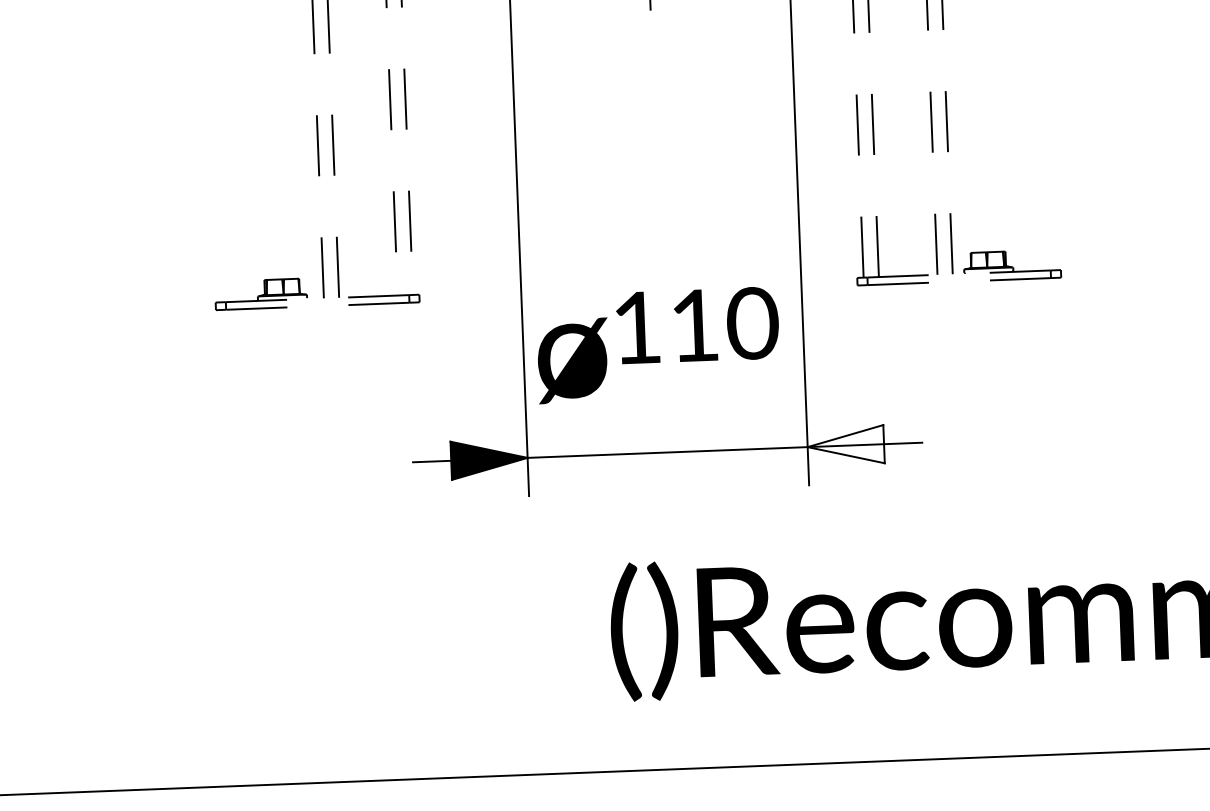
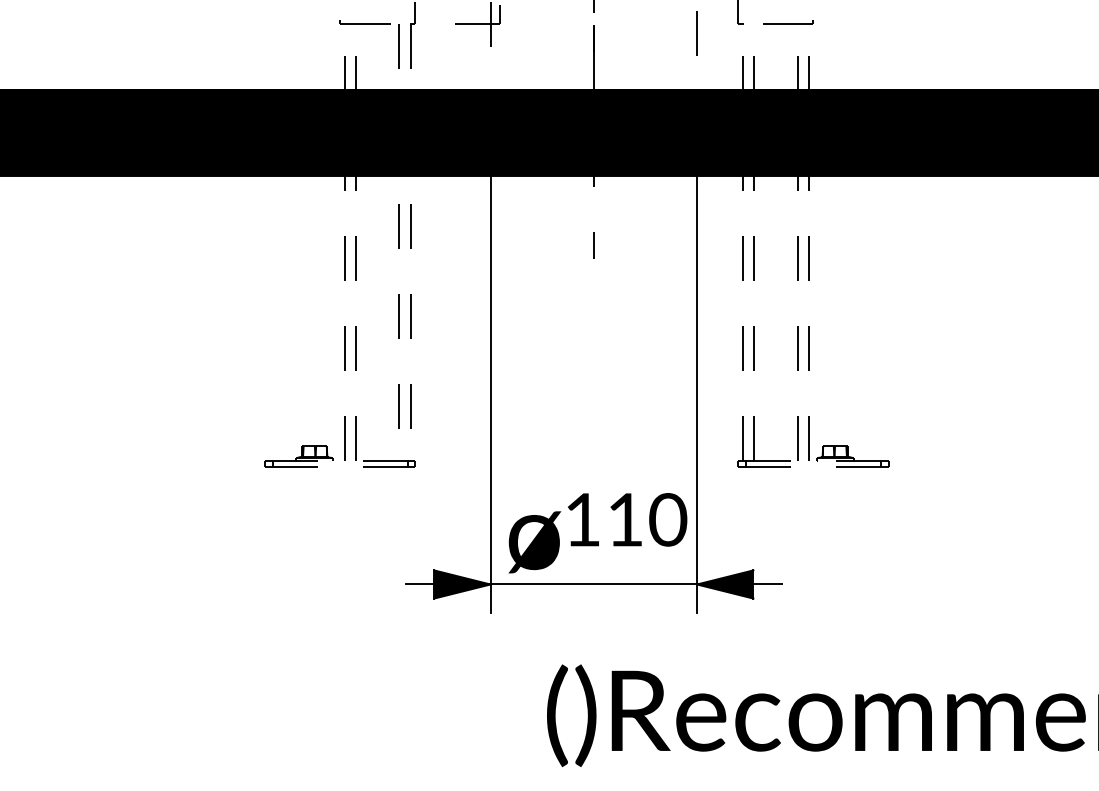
text: (657, 345) -> (597, 533), moved
fill: (846, 445) -> (725, 584), added

